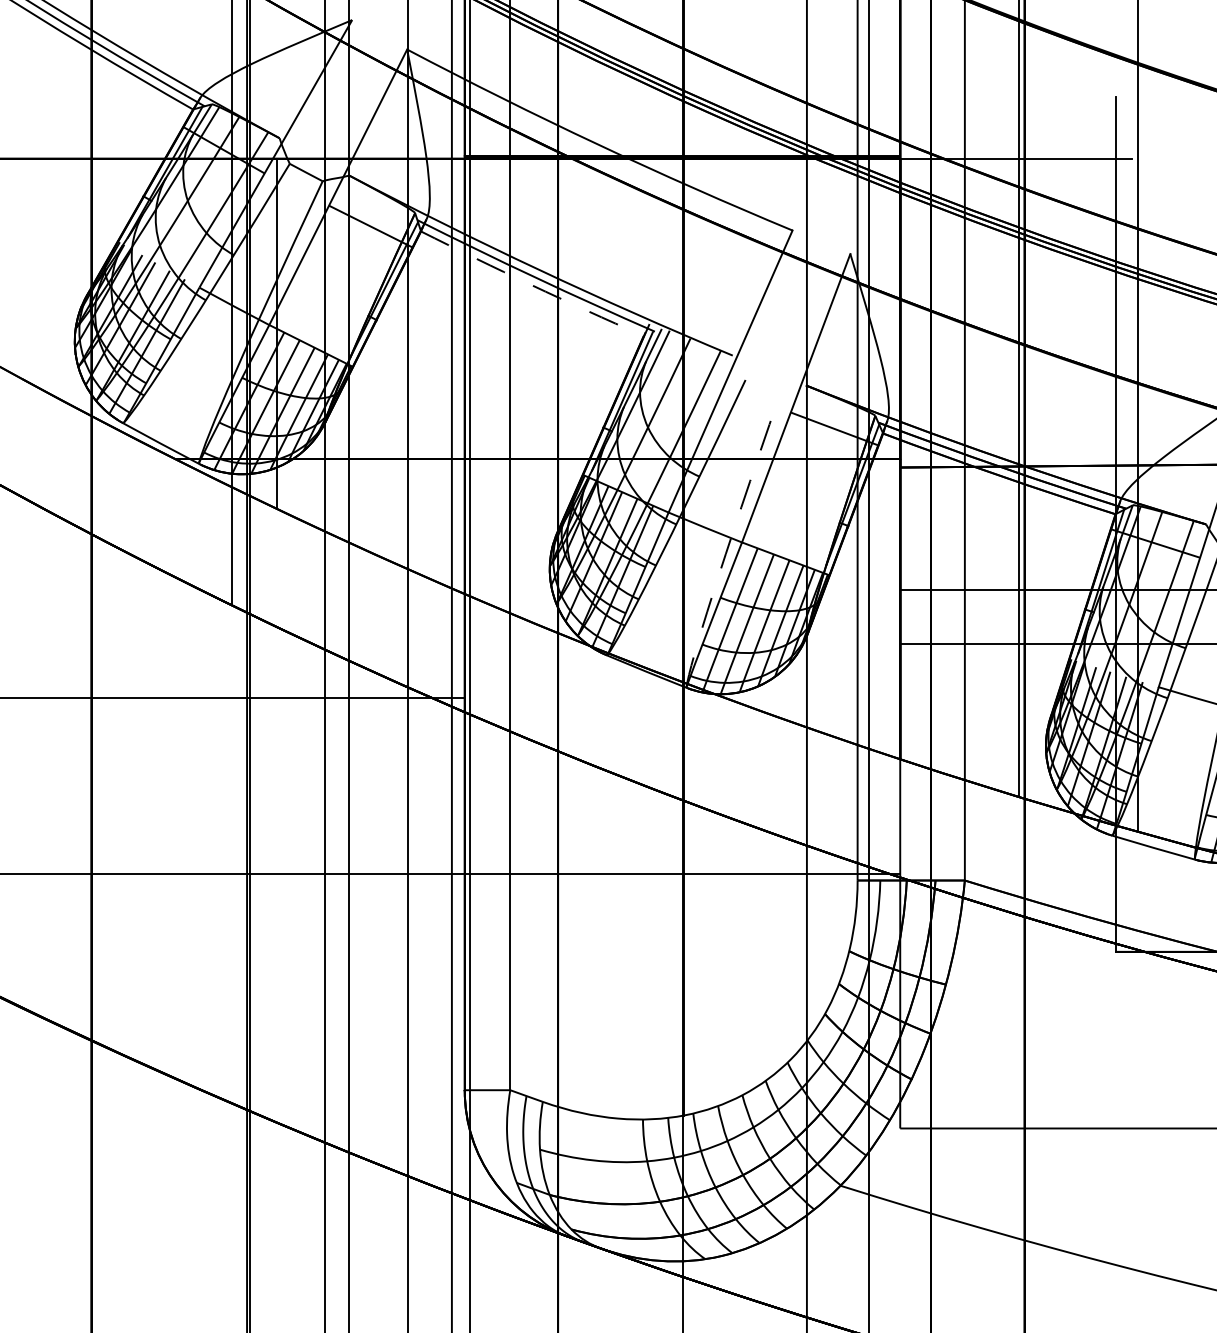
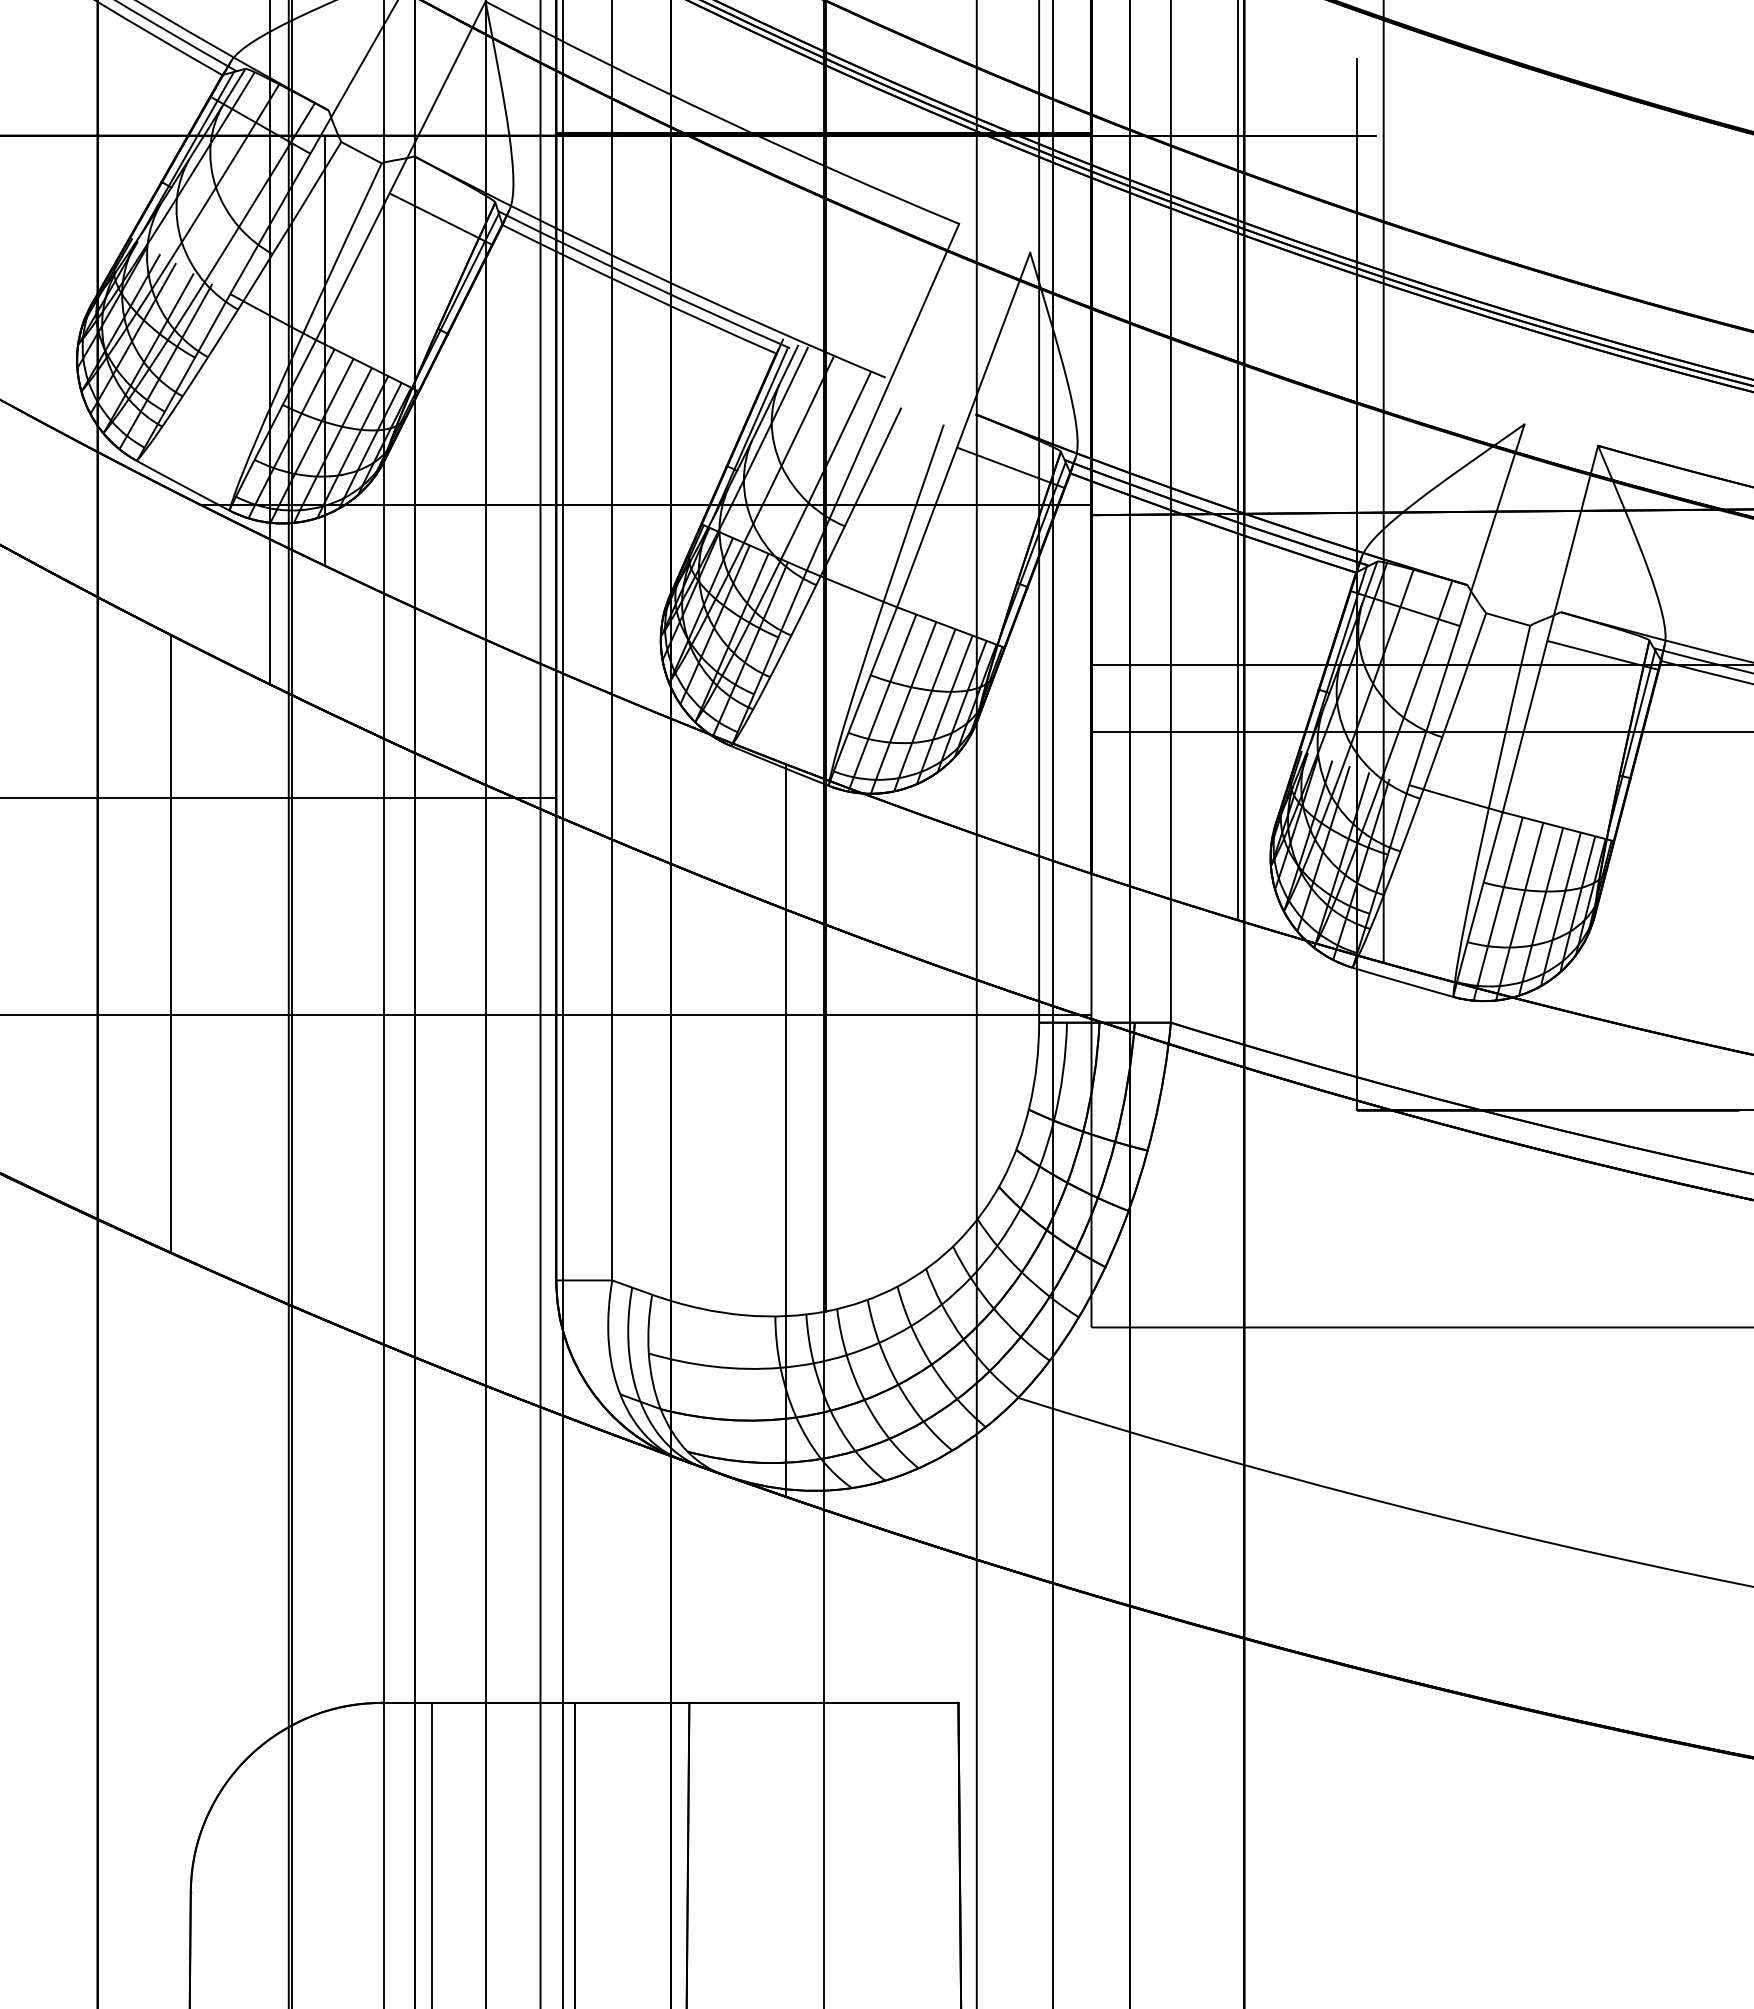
arc: (531, 285) -> (638, 291), dashed -> solid
arc: (728, 545) -> (880, 610), dashed -> solid
line: (150, 816) -> (170, 943), added
line: (652, 968) -> (786, 1130), added

